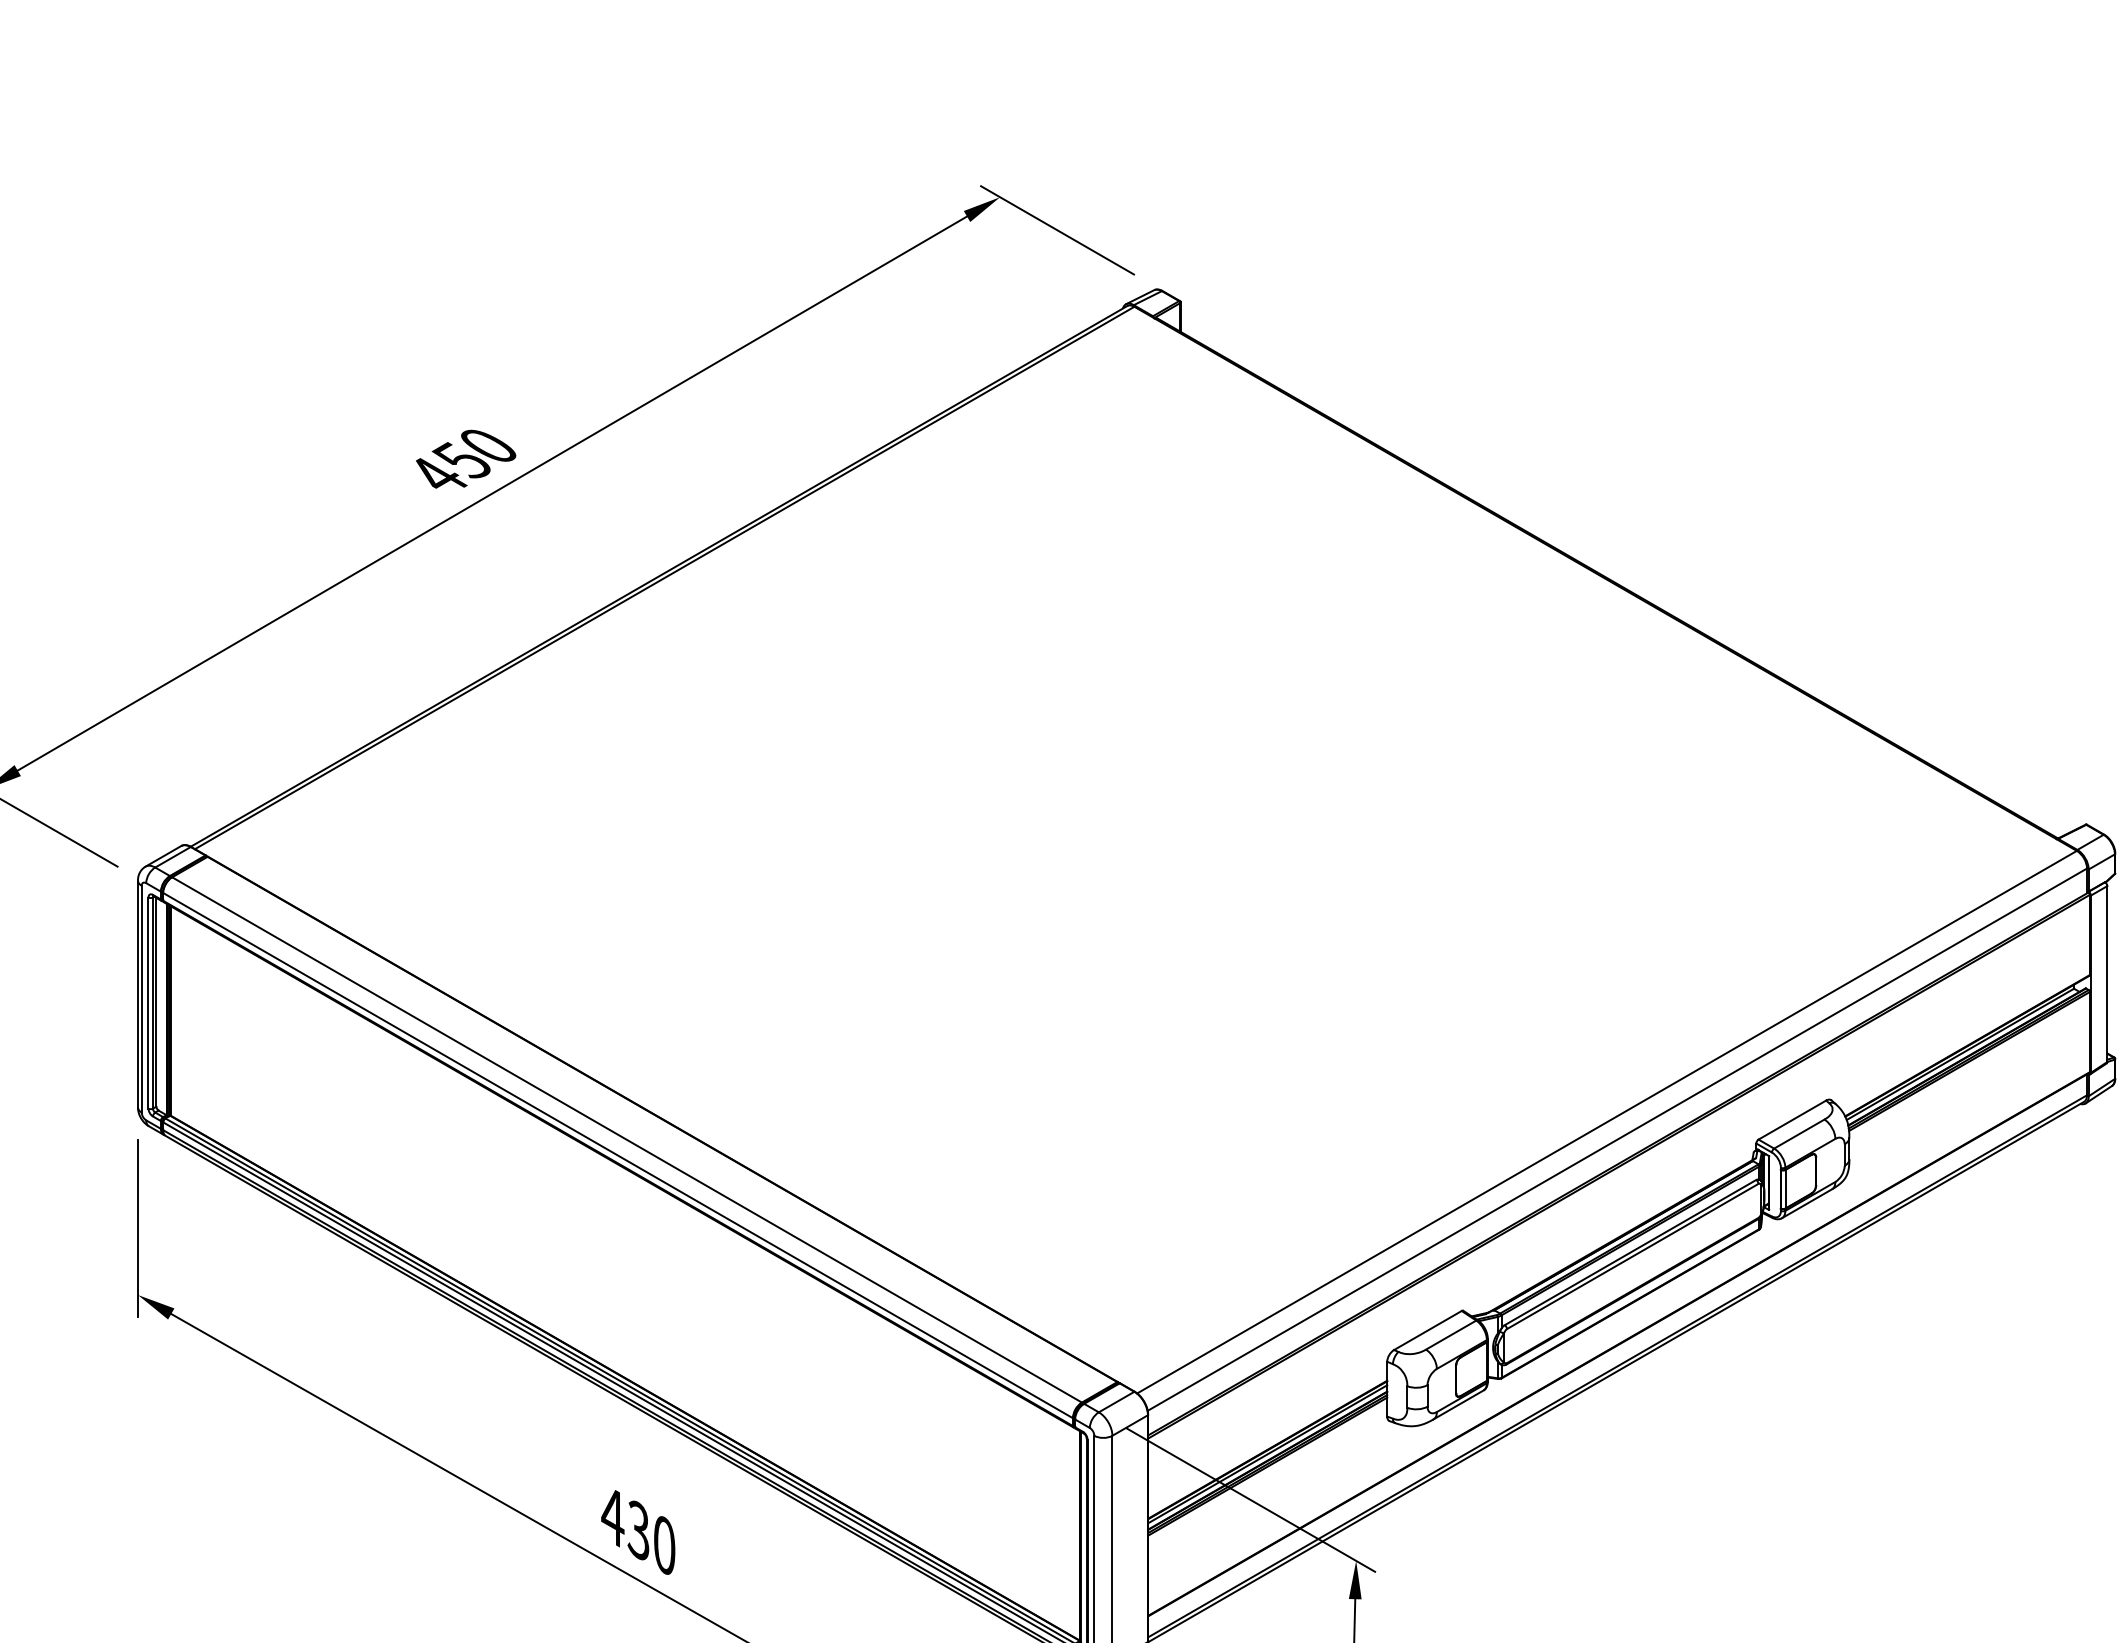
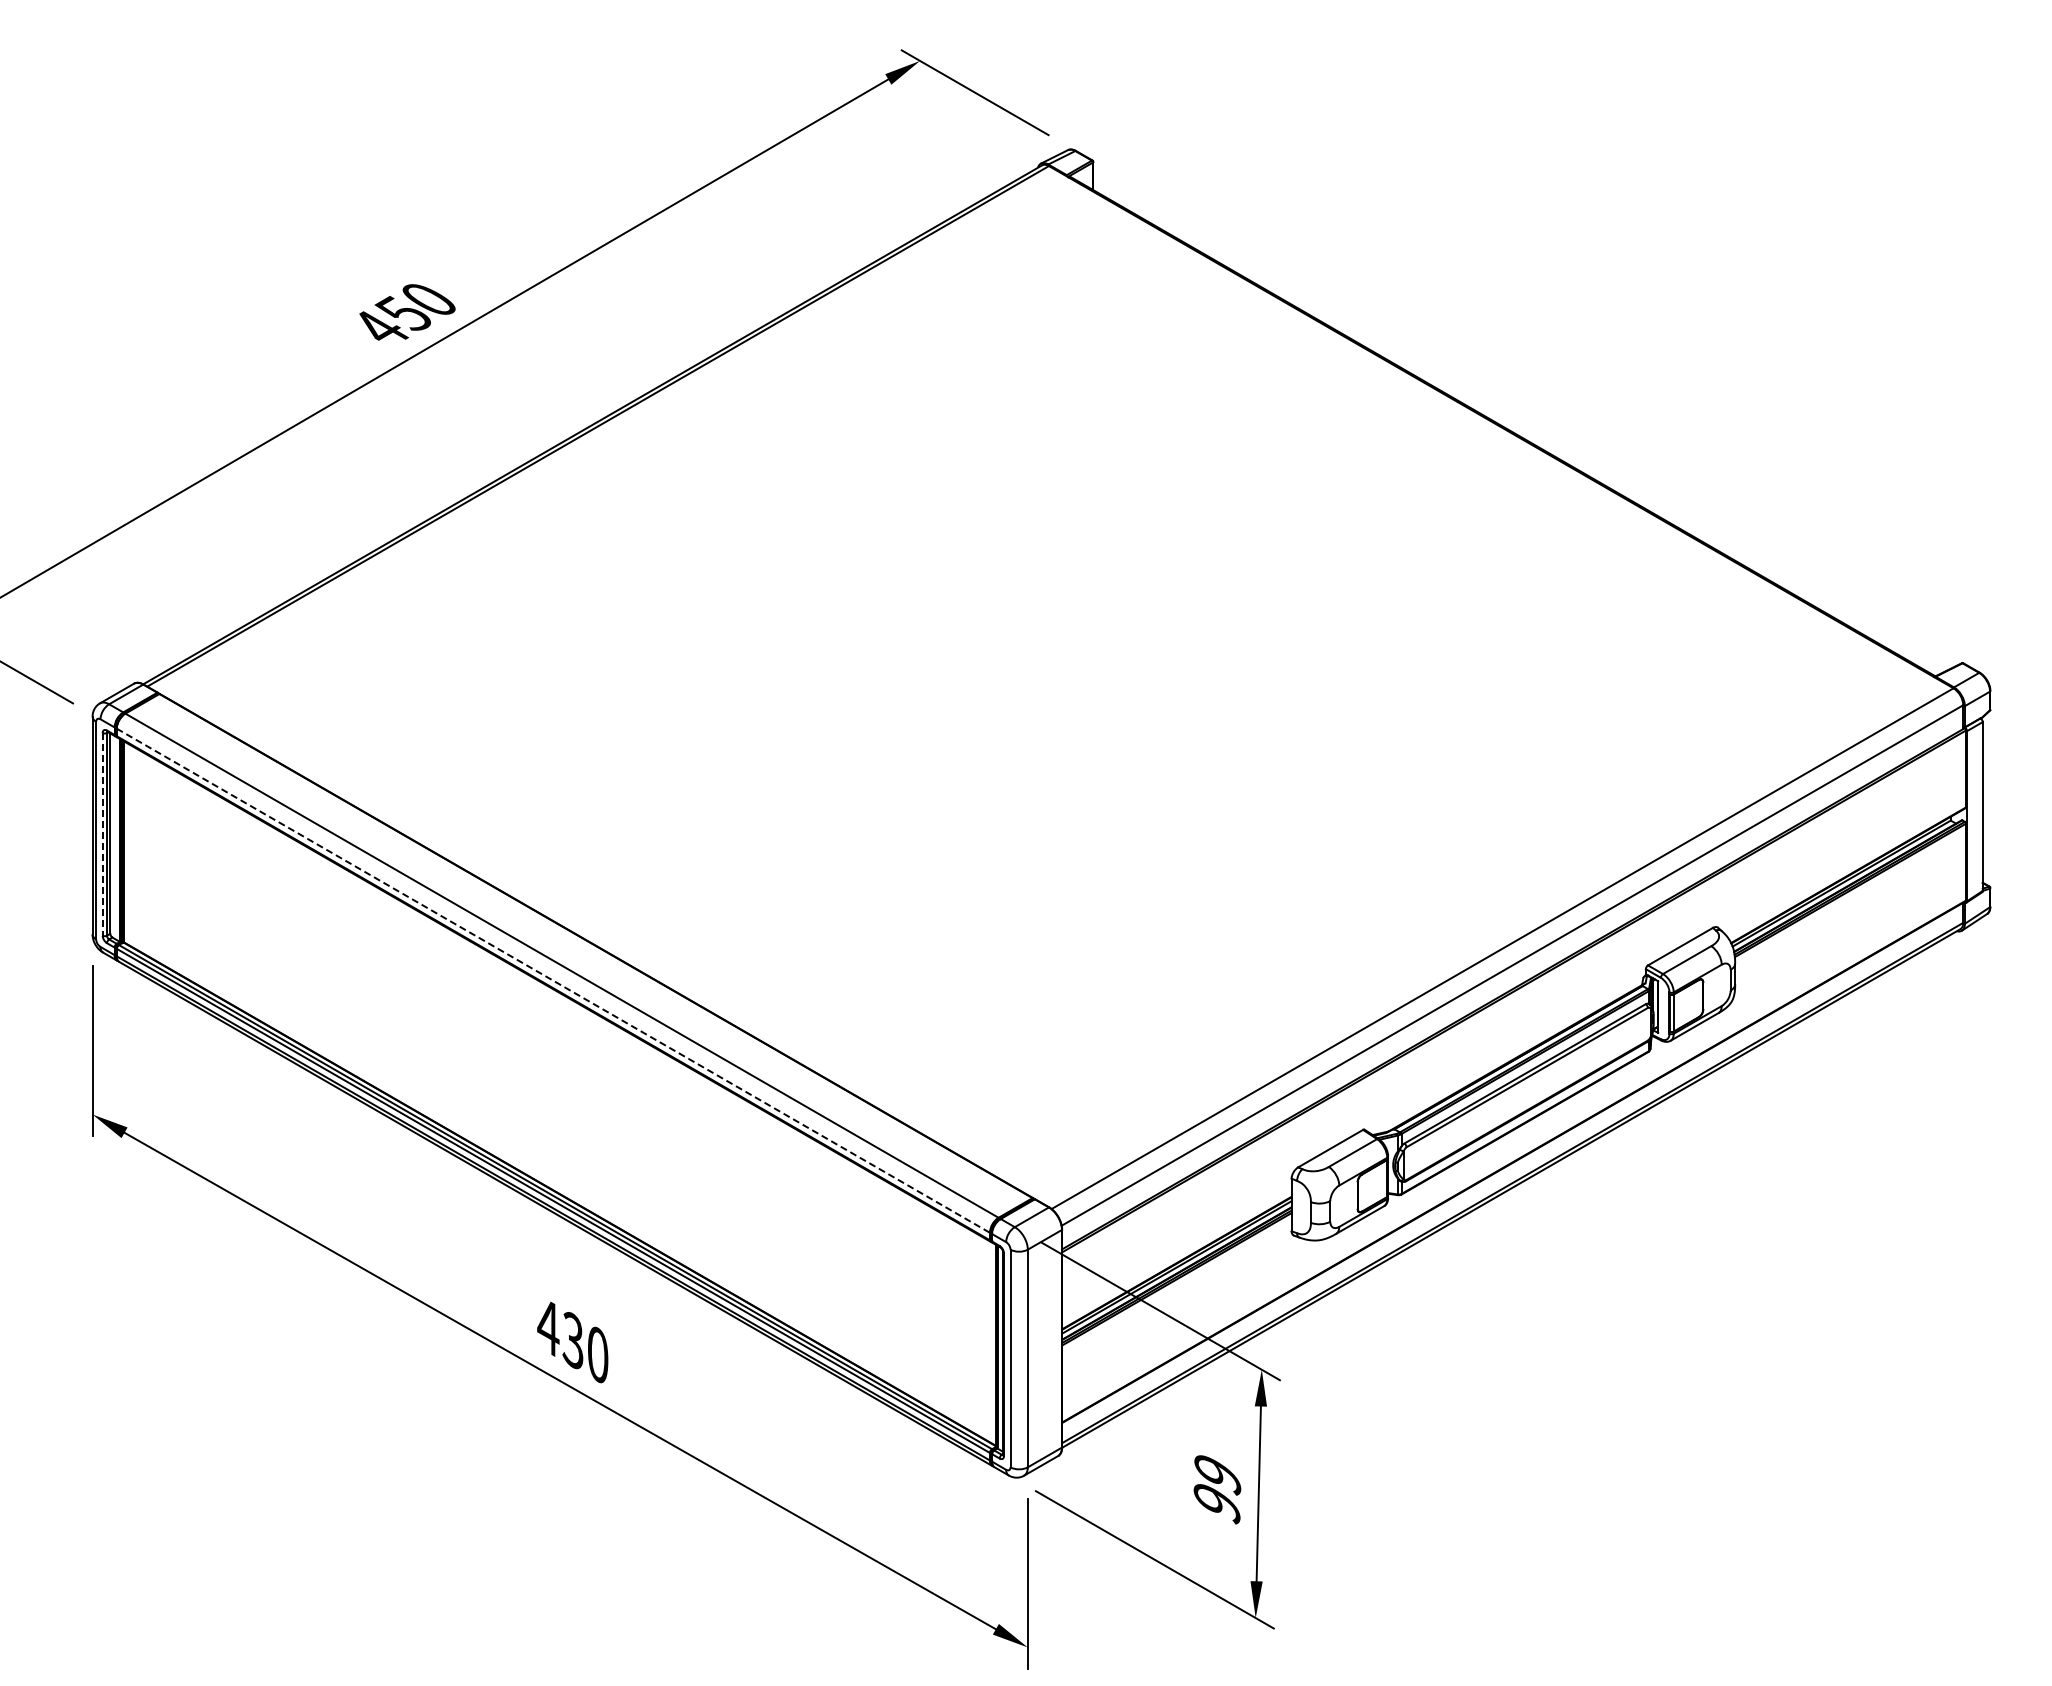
line: (148, 1003) -> (102, 834), solid -> dashed
line: (618, 1155) -> (553, 980), solid -> dashed

